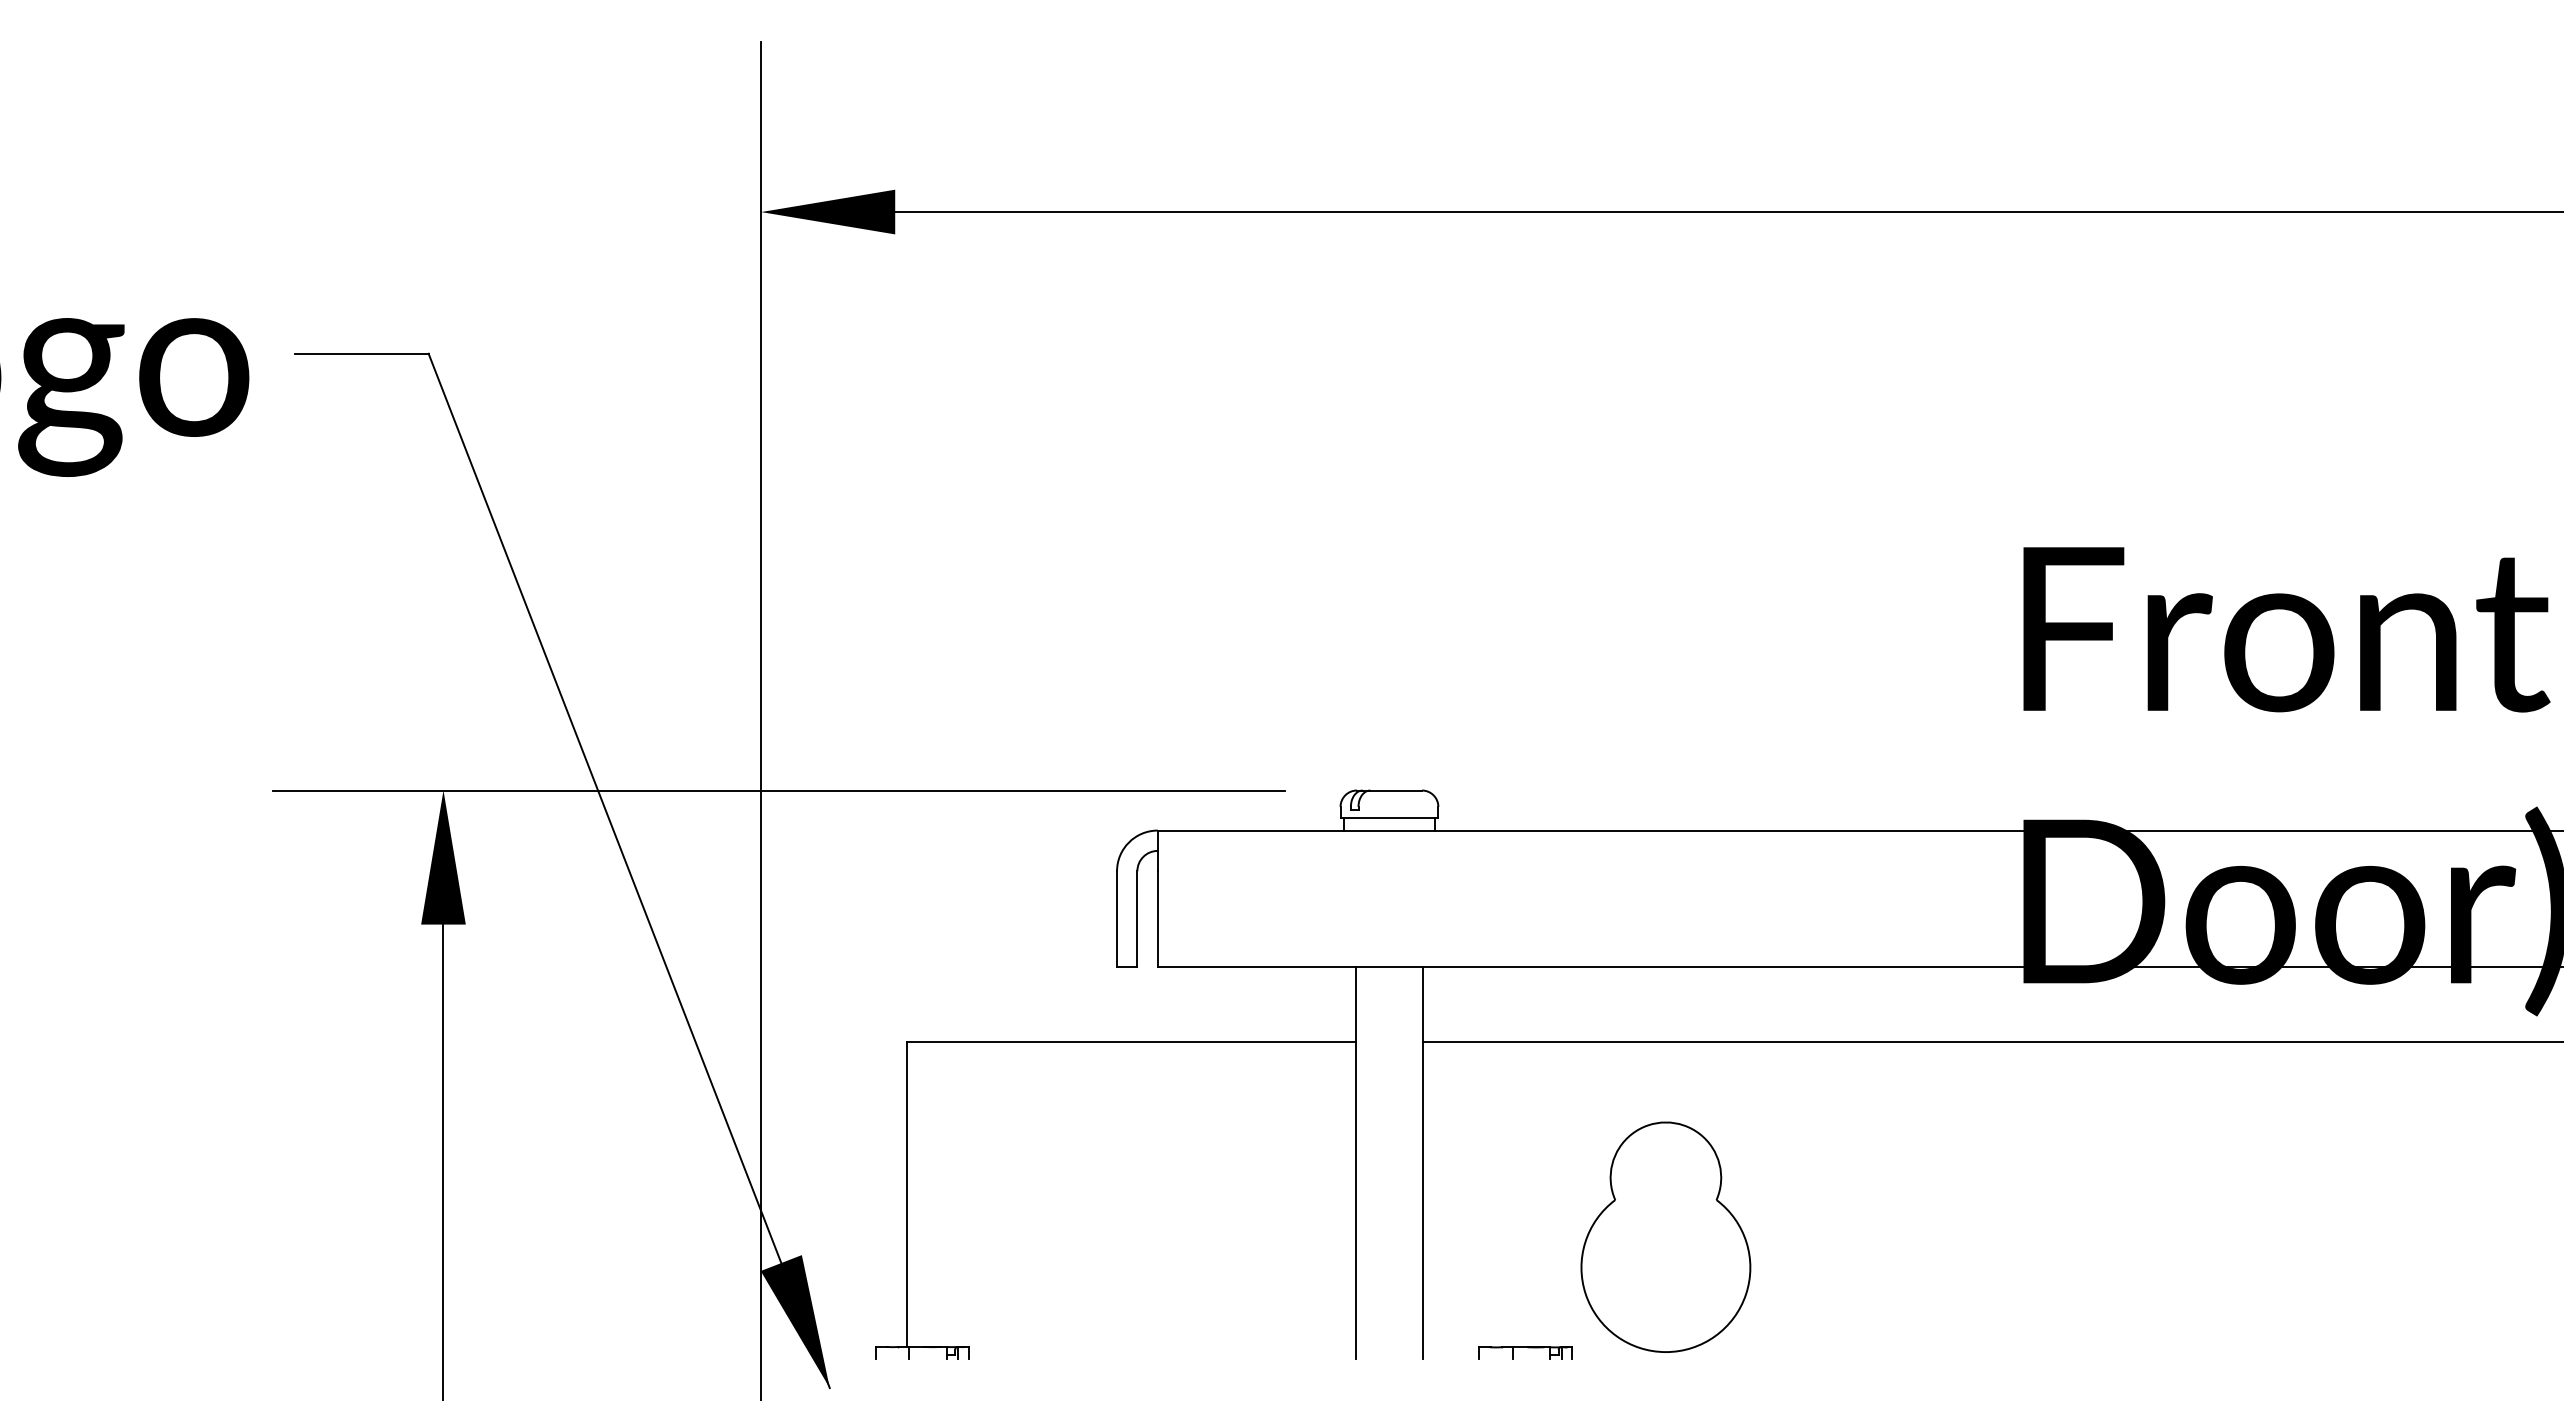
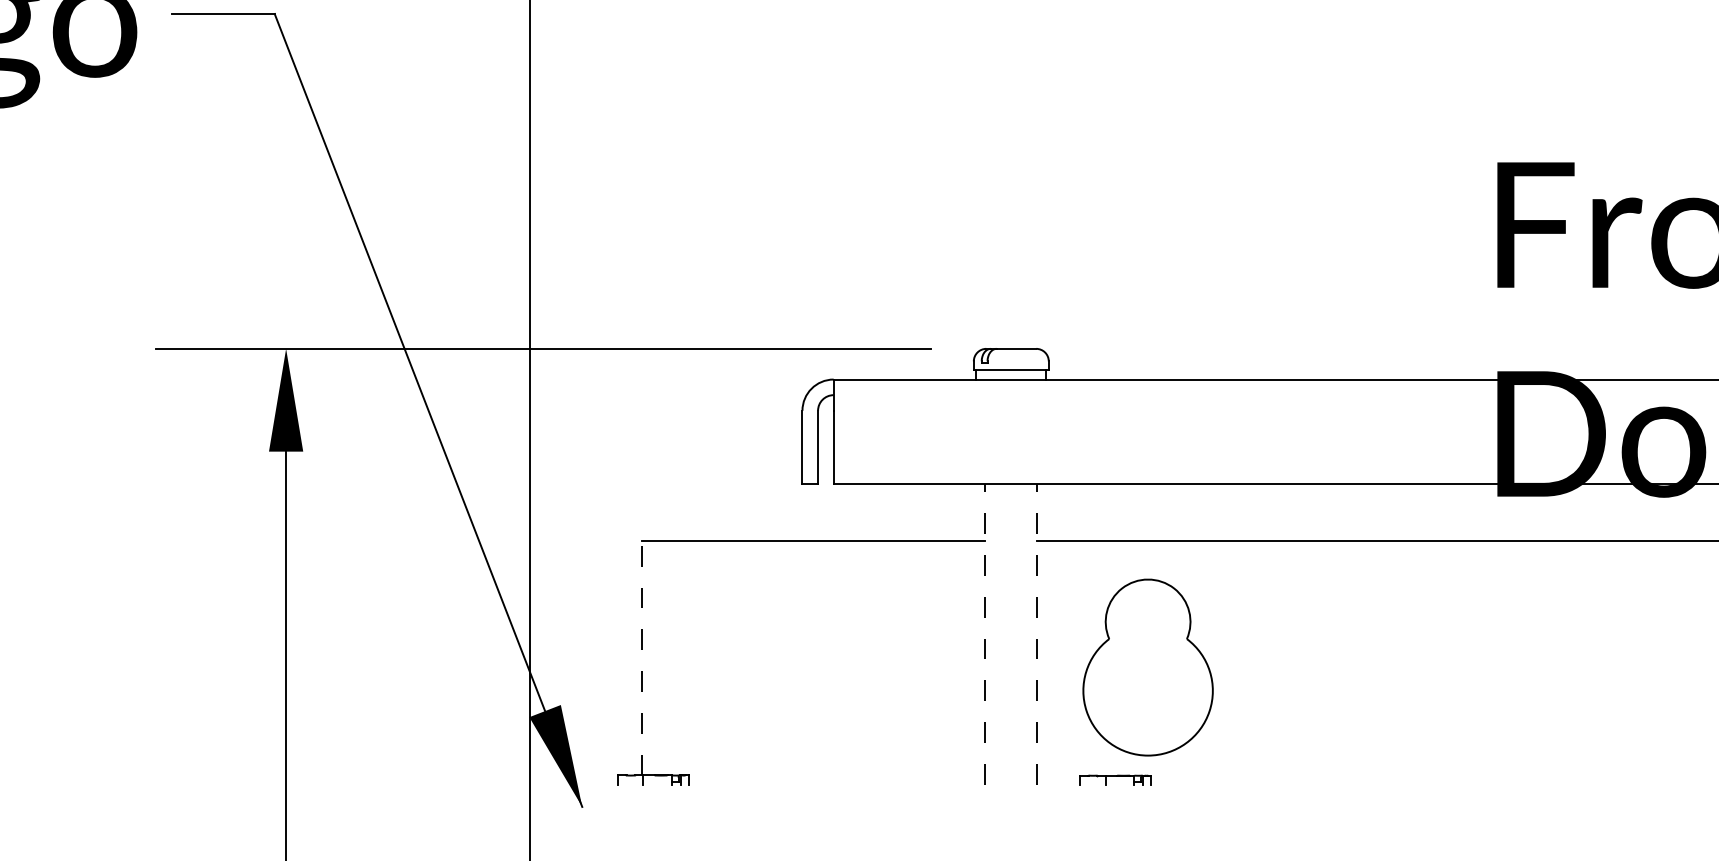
line: (1355, 1162) -> (985, 634), solid -> dashed
line: (1423, 1162) -> (1037, 634), solid -> dashed
line: (907, 1194) -> (641, 658), solid -> dashed
part: (1665, 1236) -> (1147, 666), moved

